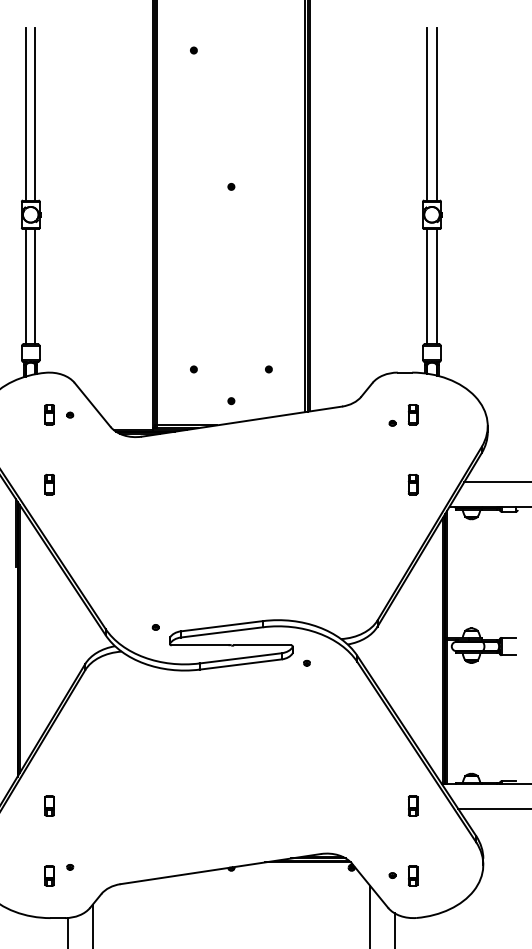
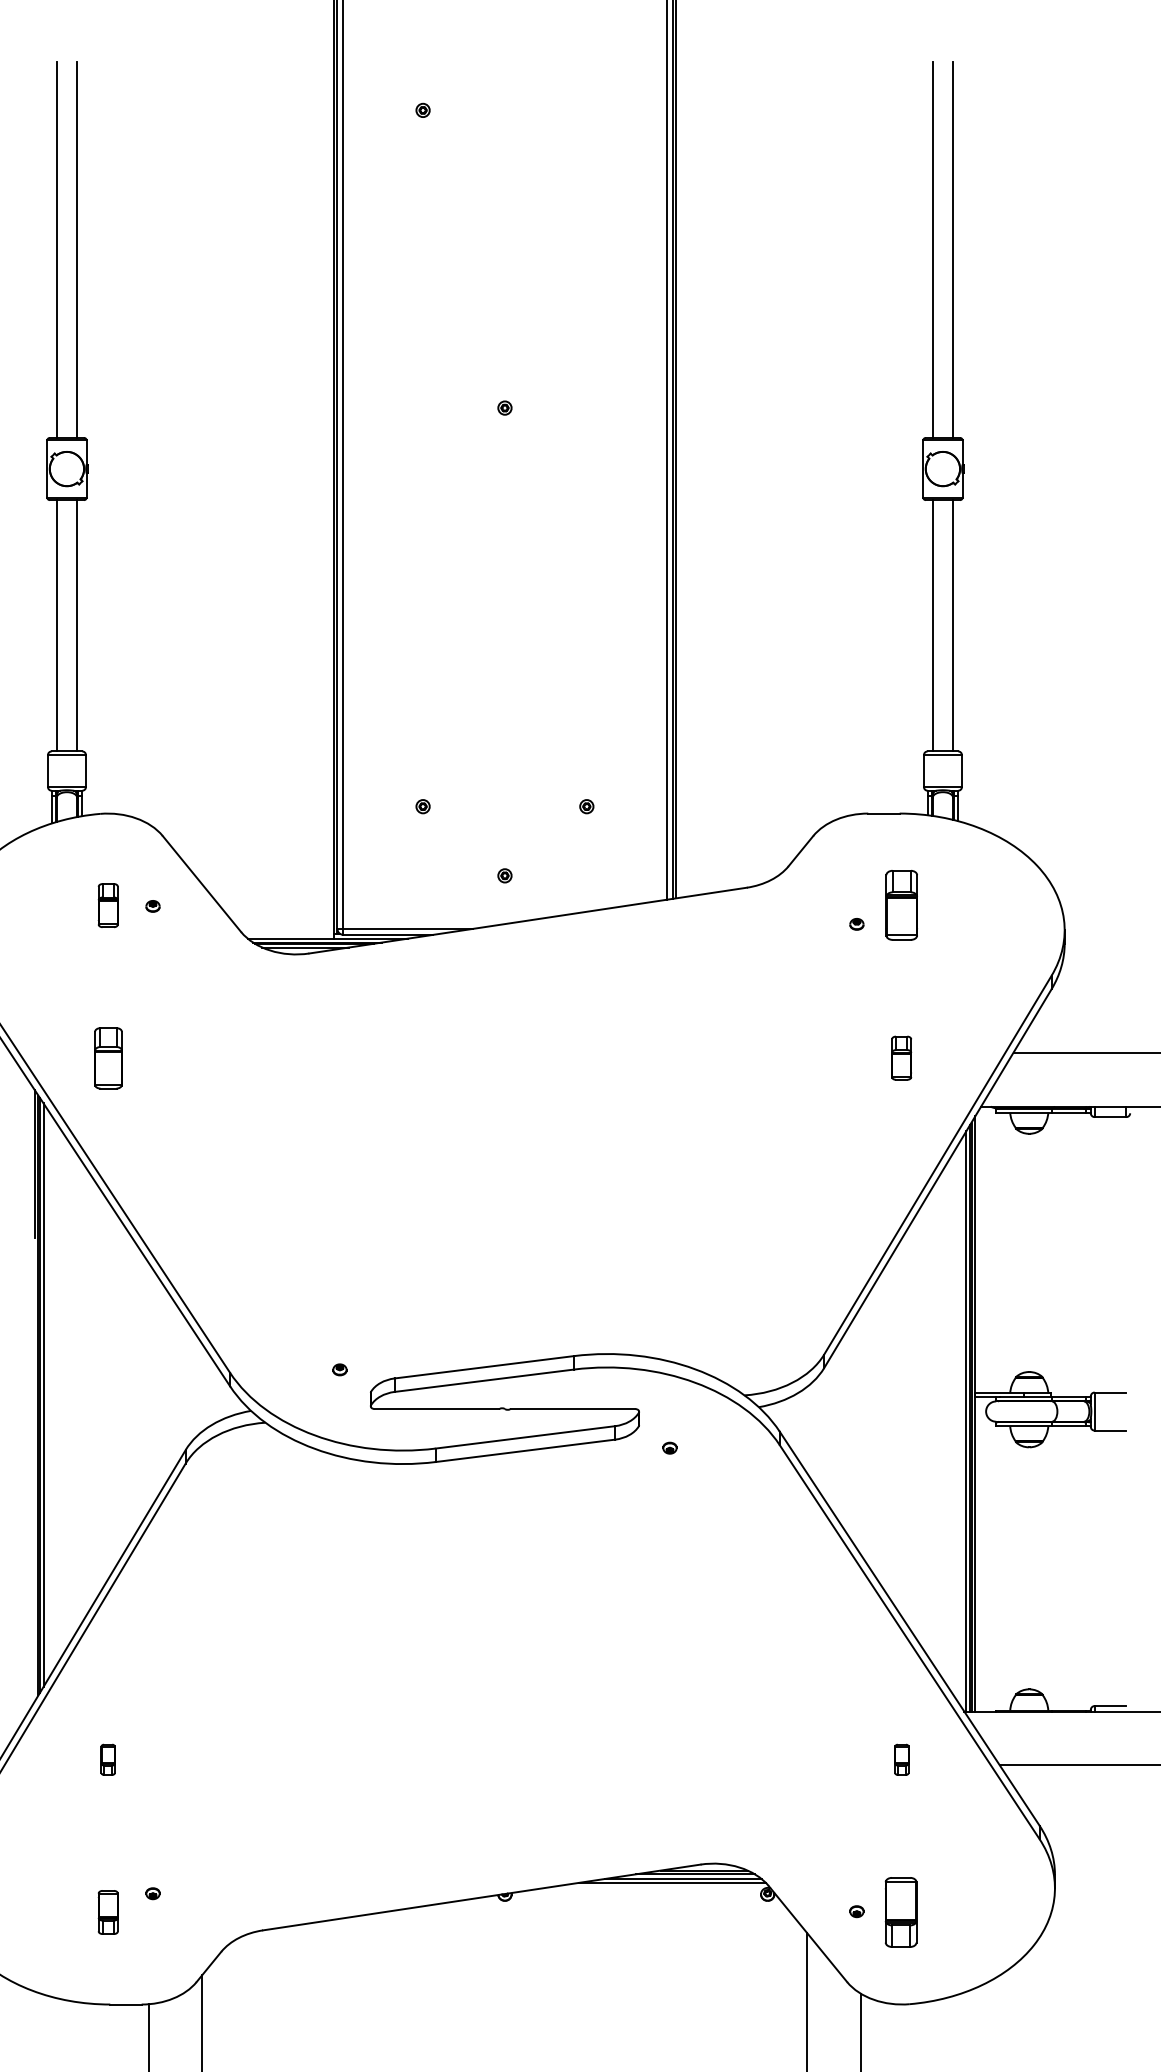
part: (412, 414) -> (900, 905), size x1.6
part: (49, 484) -> (107, 1057), size x1.4
part: (49, 805) -> (107, 1758), size x0.7
part: (413, 805) -> (902, 1758), size x0.7
part: (413, 875) -> (902, 1911), size x1.6

